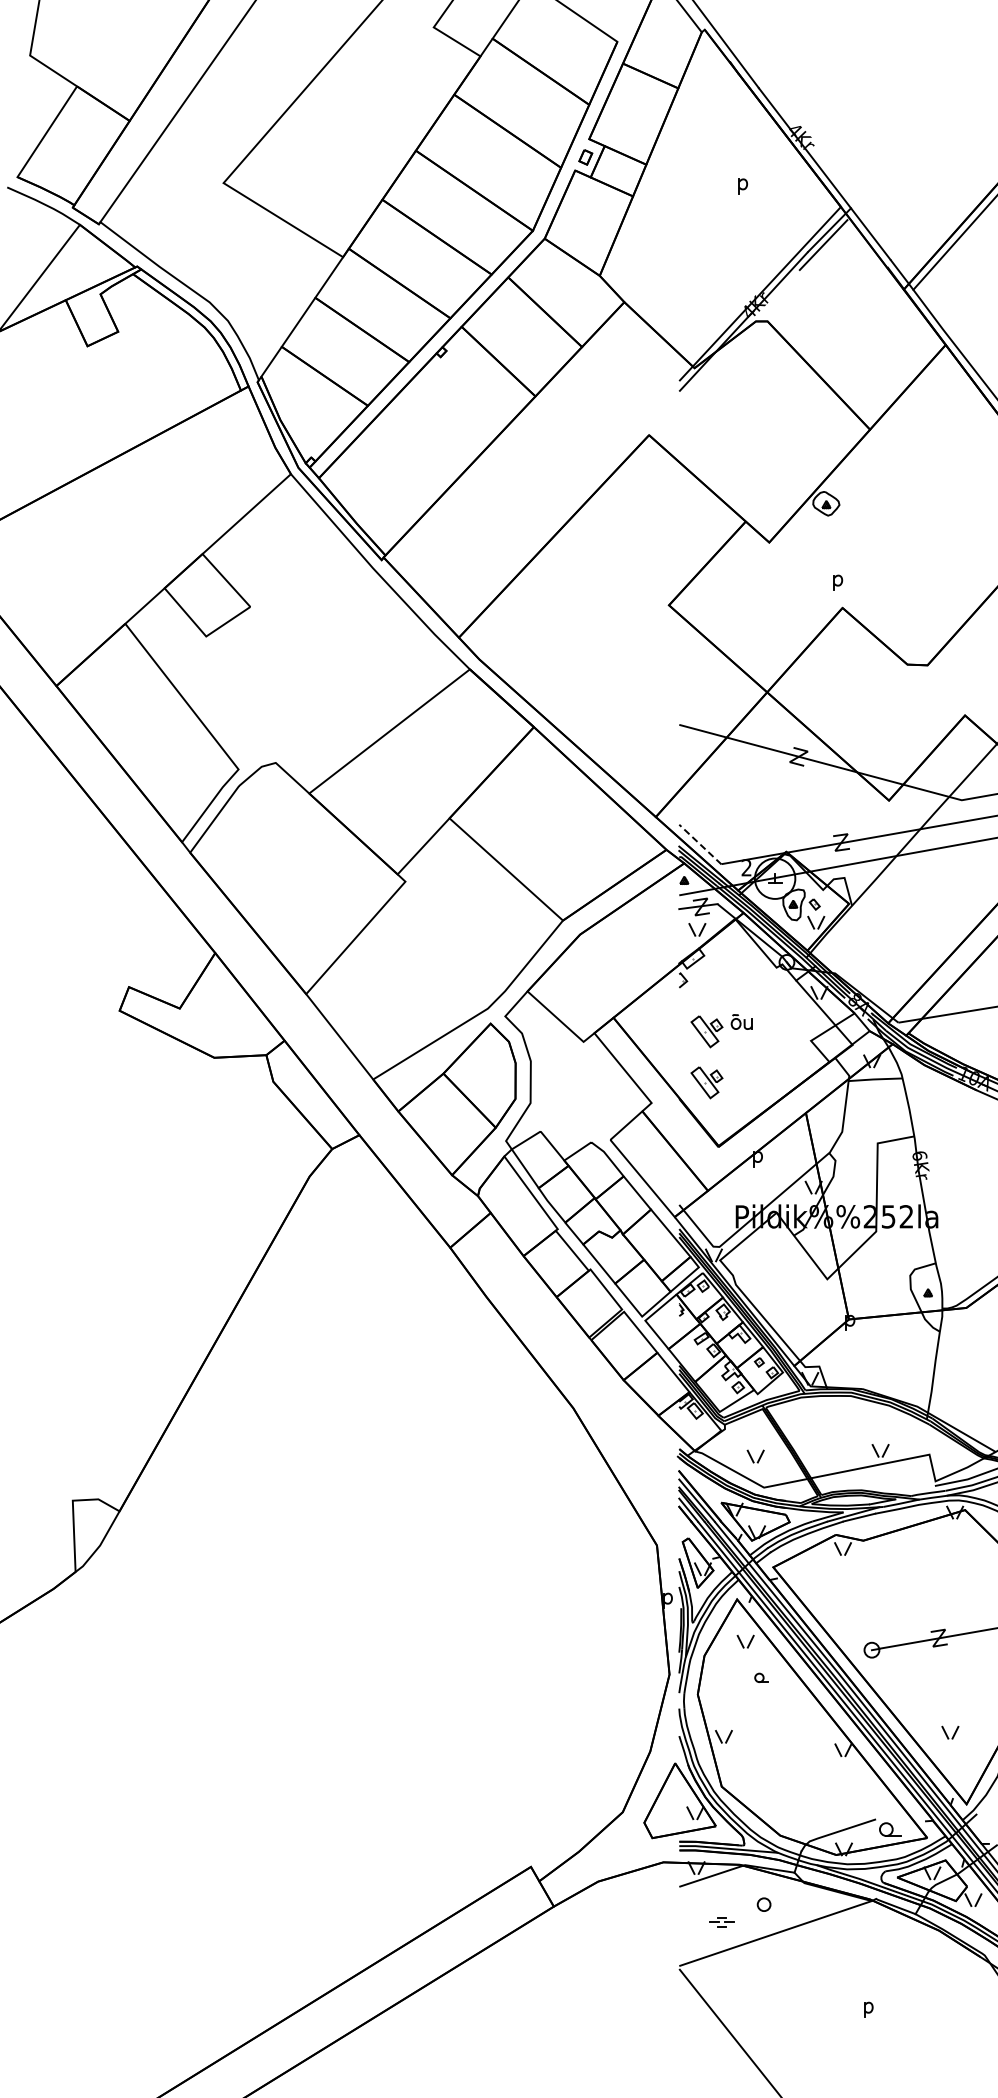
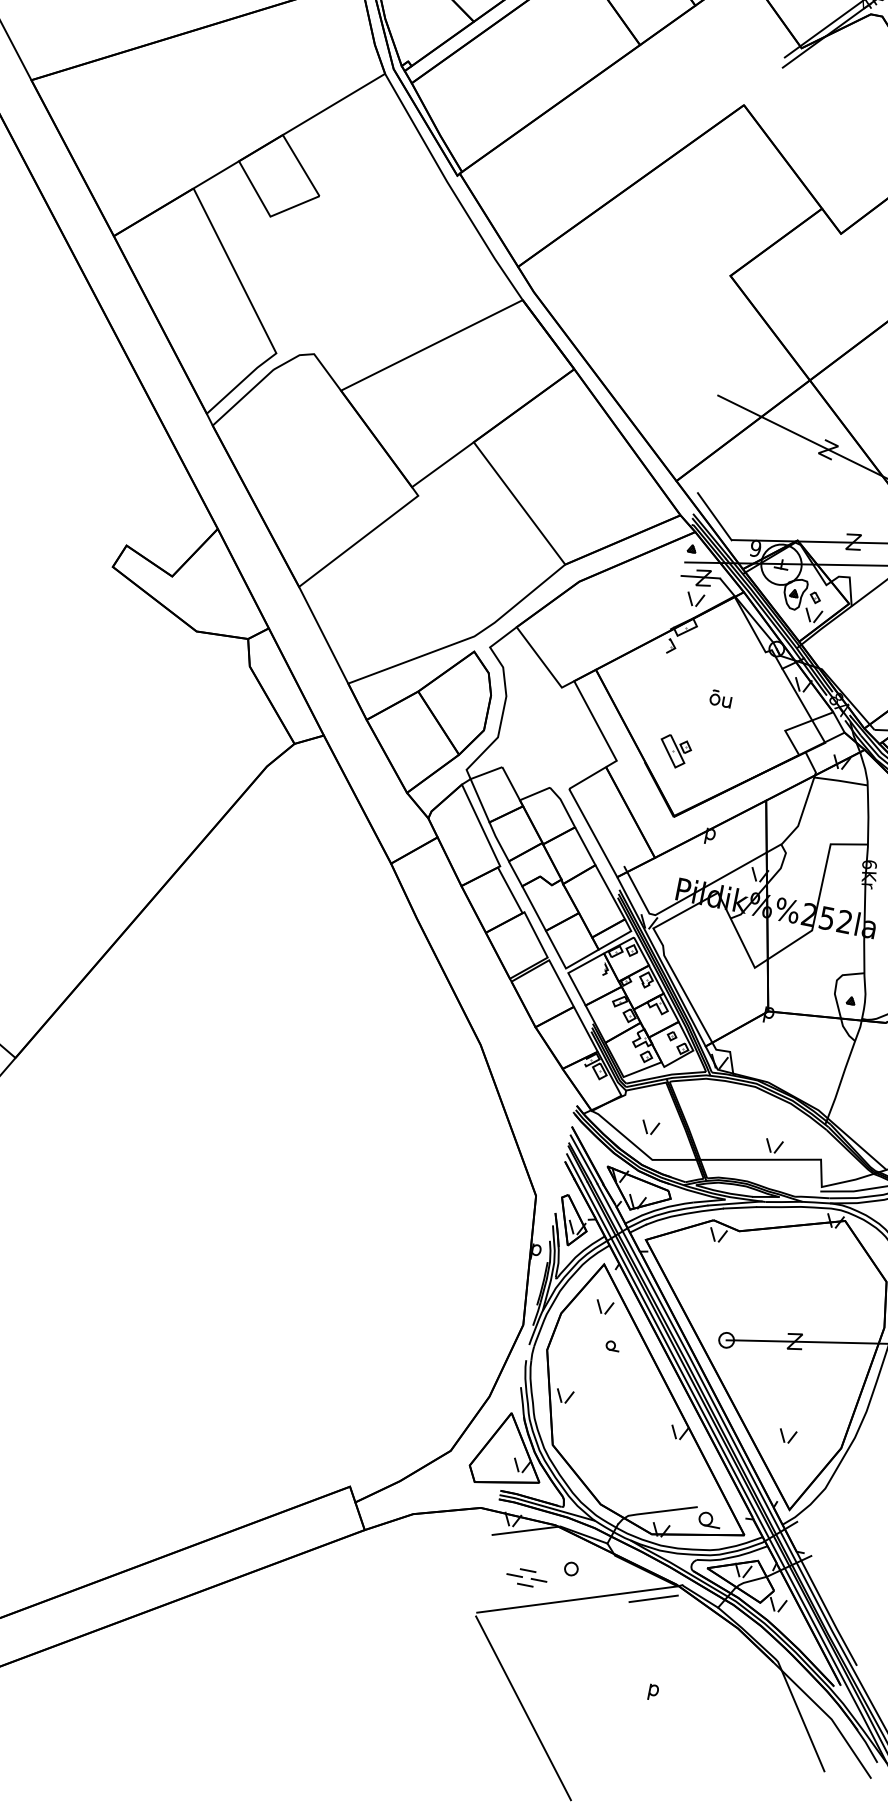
line: (700, 844) -> (714, 516), dashed -> solid
text: (746, 867) -> (755, 548), 2 -> 9
part: (706, 1031) -> (684, 701), removed
line: (850, 1917) -> (653, 1598), added
part: (721, 1922) -> (526, 1578), size x1.67

